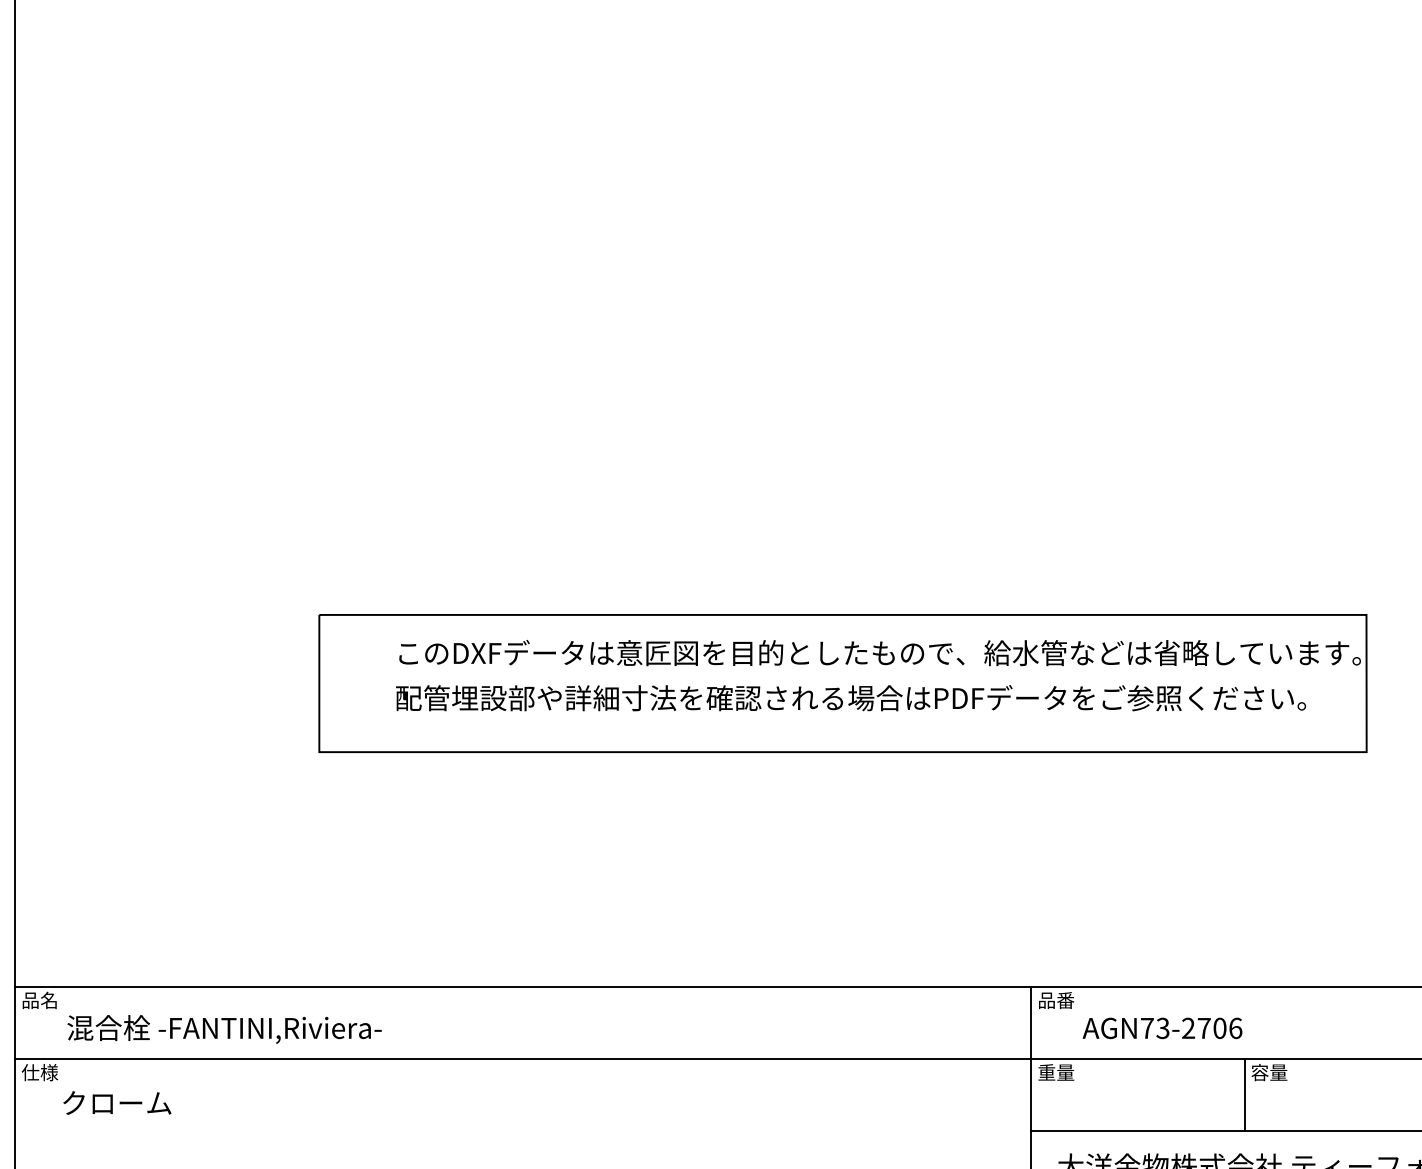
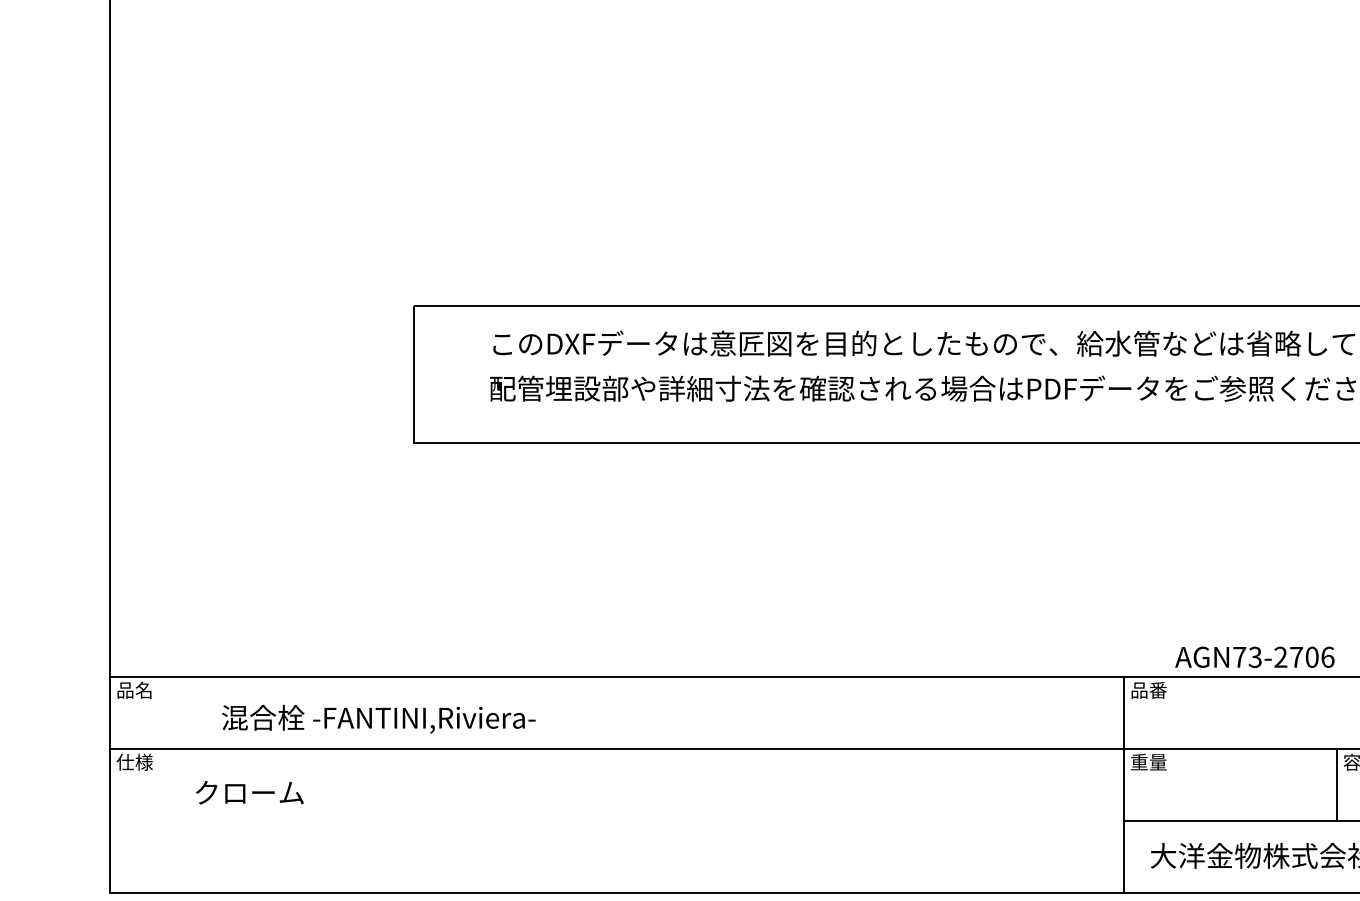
text: (1162, 1028) -> (1254, 657), moved
text: (224, 1029) -> (378, 719), moved
text: (117, 1102) -> (250, 792), moved

